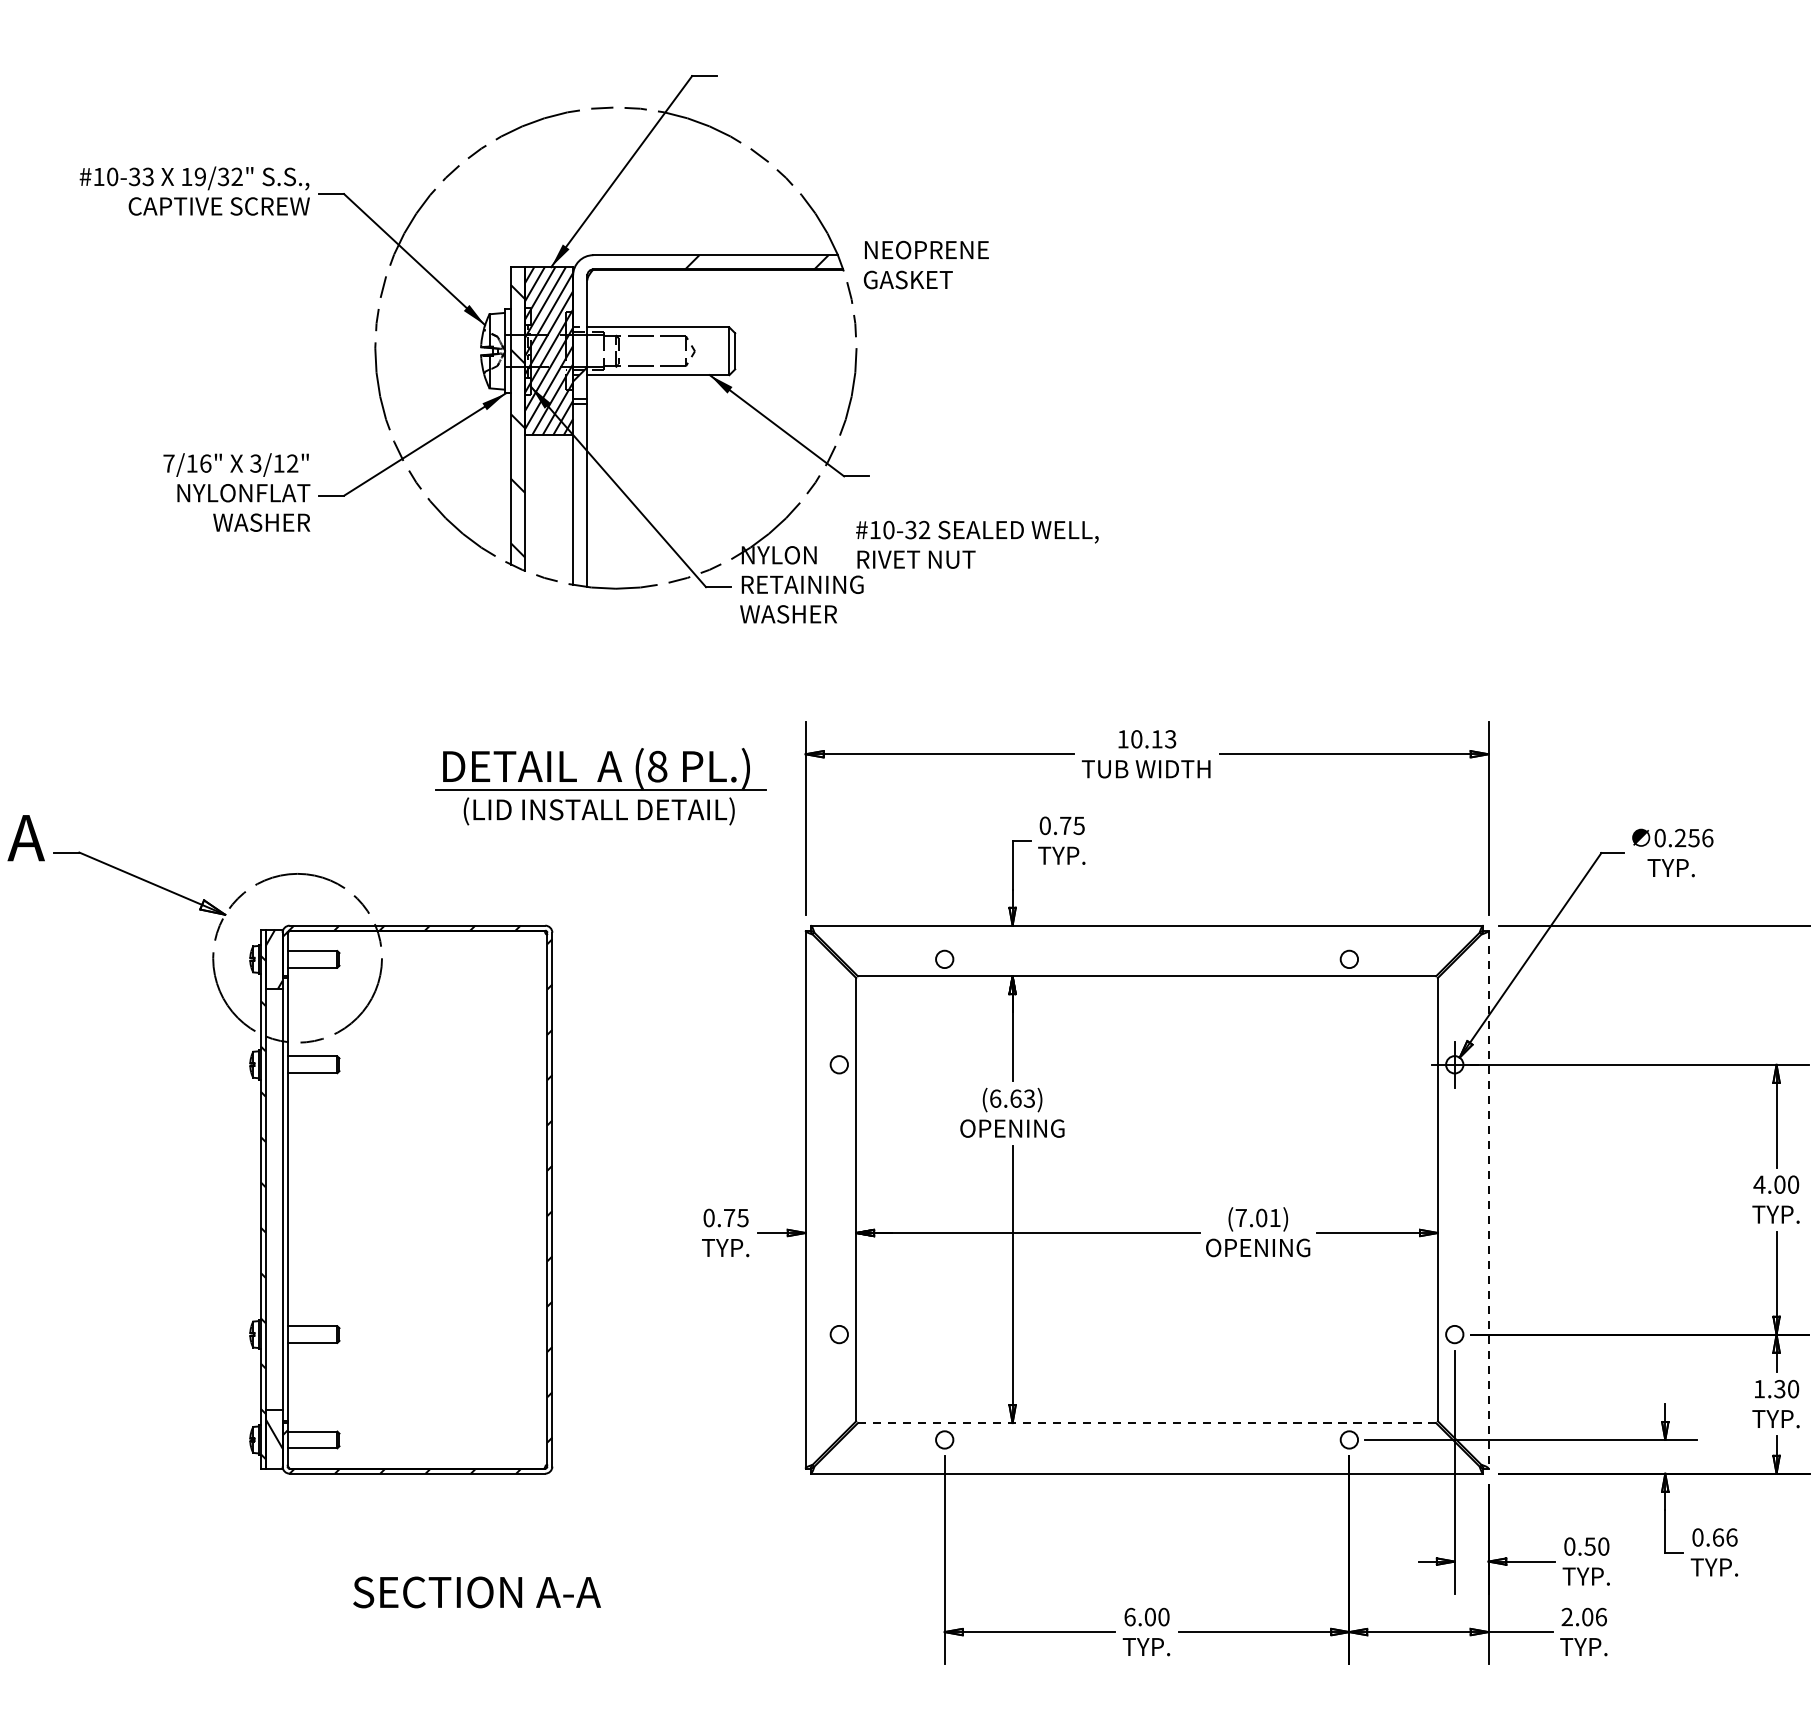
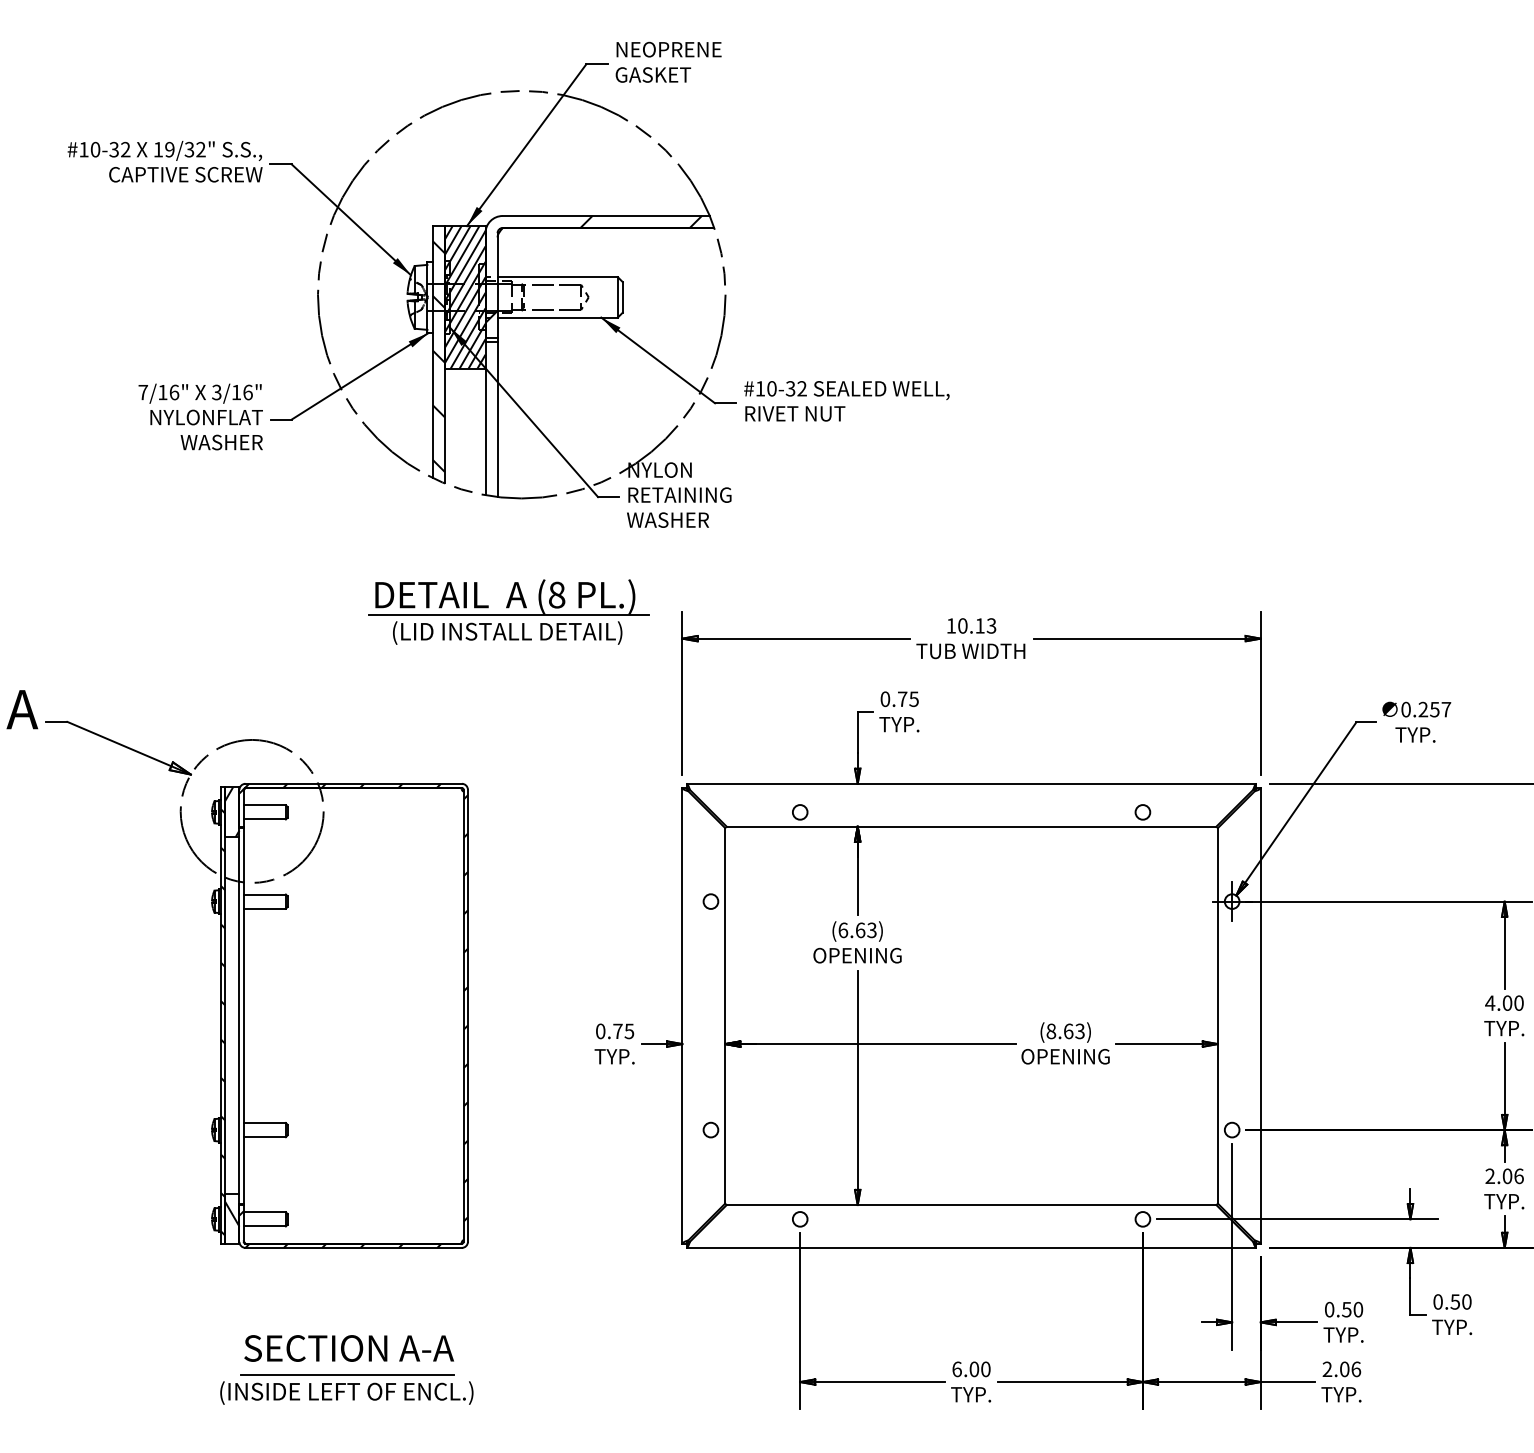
text: (148, 176) -> (125, 149), #10-33 -> #10-32
text: (926, 264) -> (668, 61), moved
text: (292, 463) -> (247, 392), 3/12" -> 3/16"
text: (976, 545) -> (846, 401), moved
part: (600, 785) -> (508, 611), moved
text: (1707, 837) -> (1446, 709), 0.256 -> 0.257
line: (1488, 1199) -> (1260, 1015), dashed -> solid
text: (1257, 1218) -> (1065, 1031), (7.01) -> (8.63)
text: (1776, 1388) -> (1504, 1175), 1.30 -> 2.06
line: (1146, 1423) -> (971, 1205), dashed -> solid
text: (1724, 1536) -> (1460, 1301), 0.66 -> 0.50
text: (476, 1592) -> (348, 1348), moved
part: (408, 1640) -> (346, 1389), added

